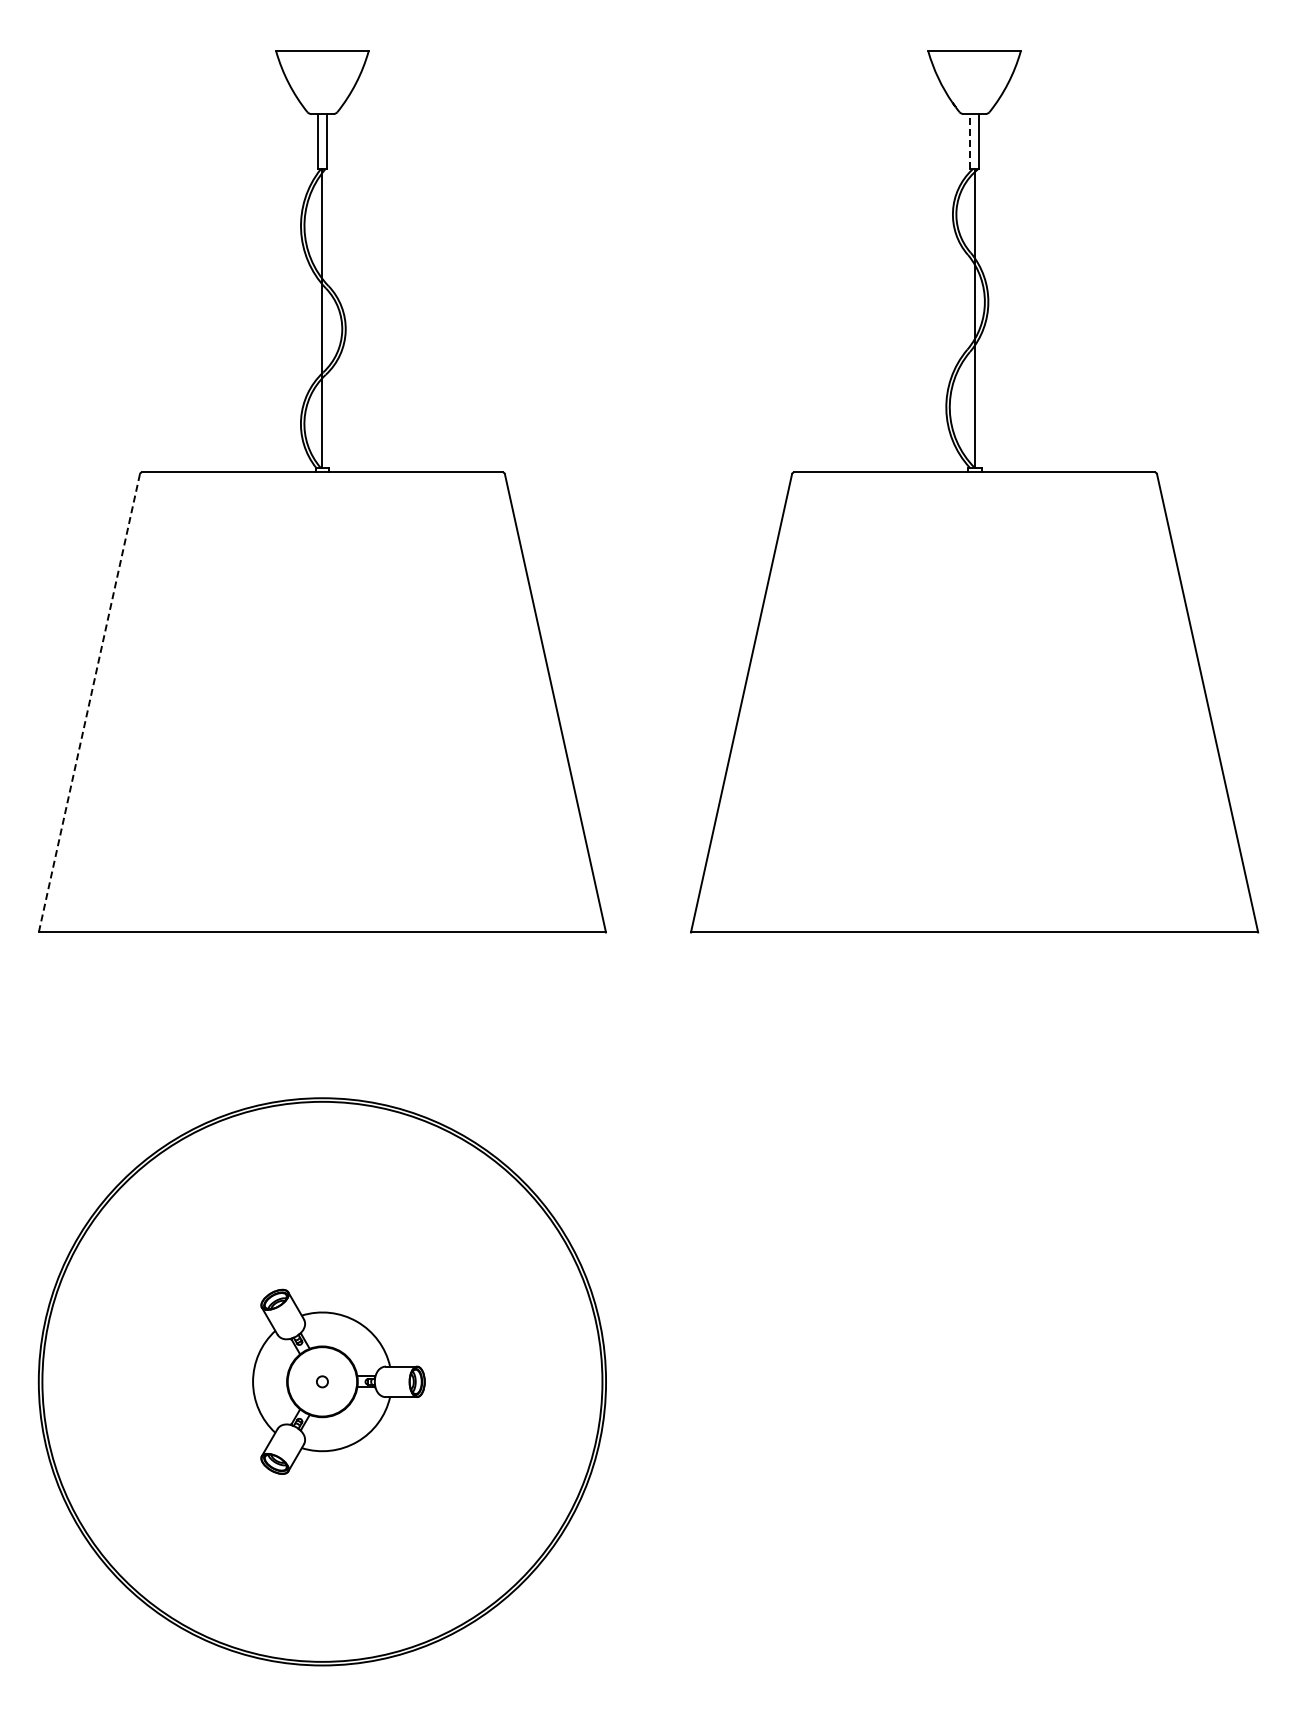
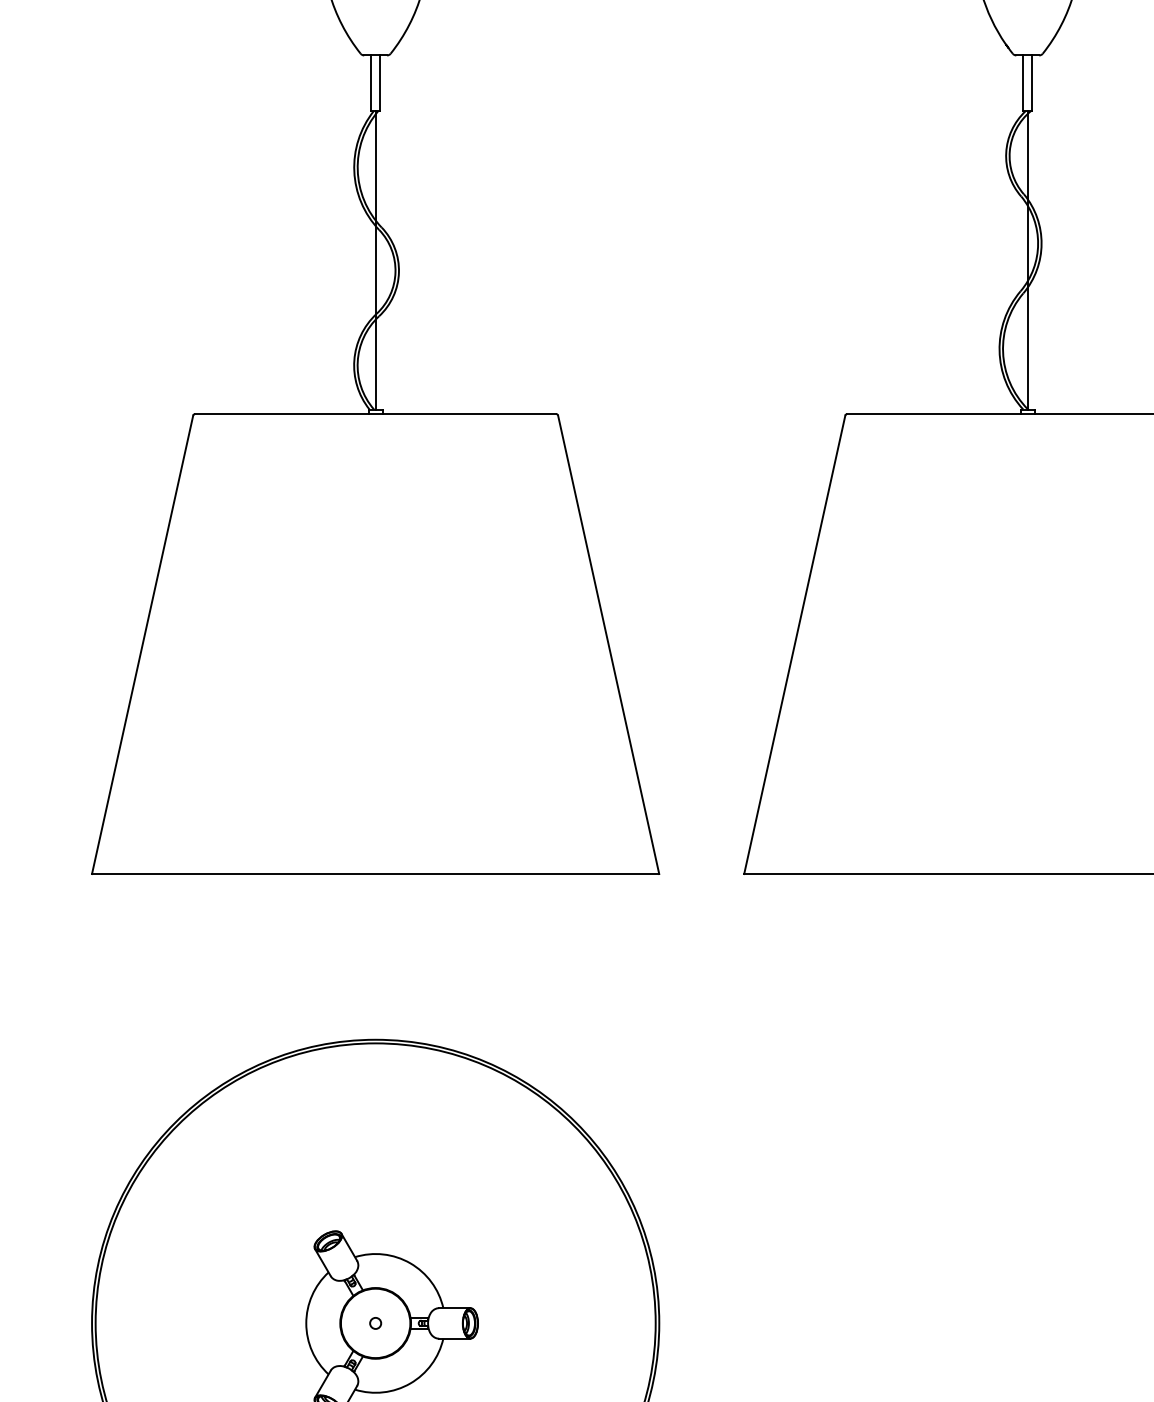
line: (970, 141) -> (1023, 83), dashed -> solid
line: (89, 703) -> (142, 645), dashed -> solid

